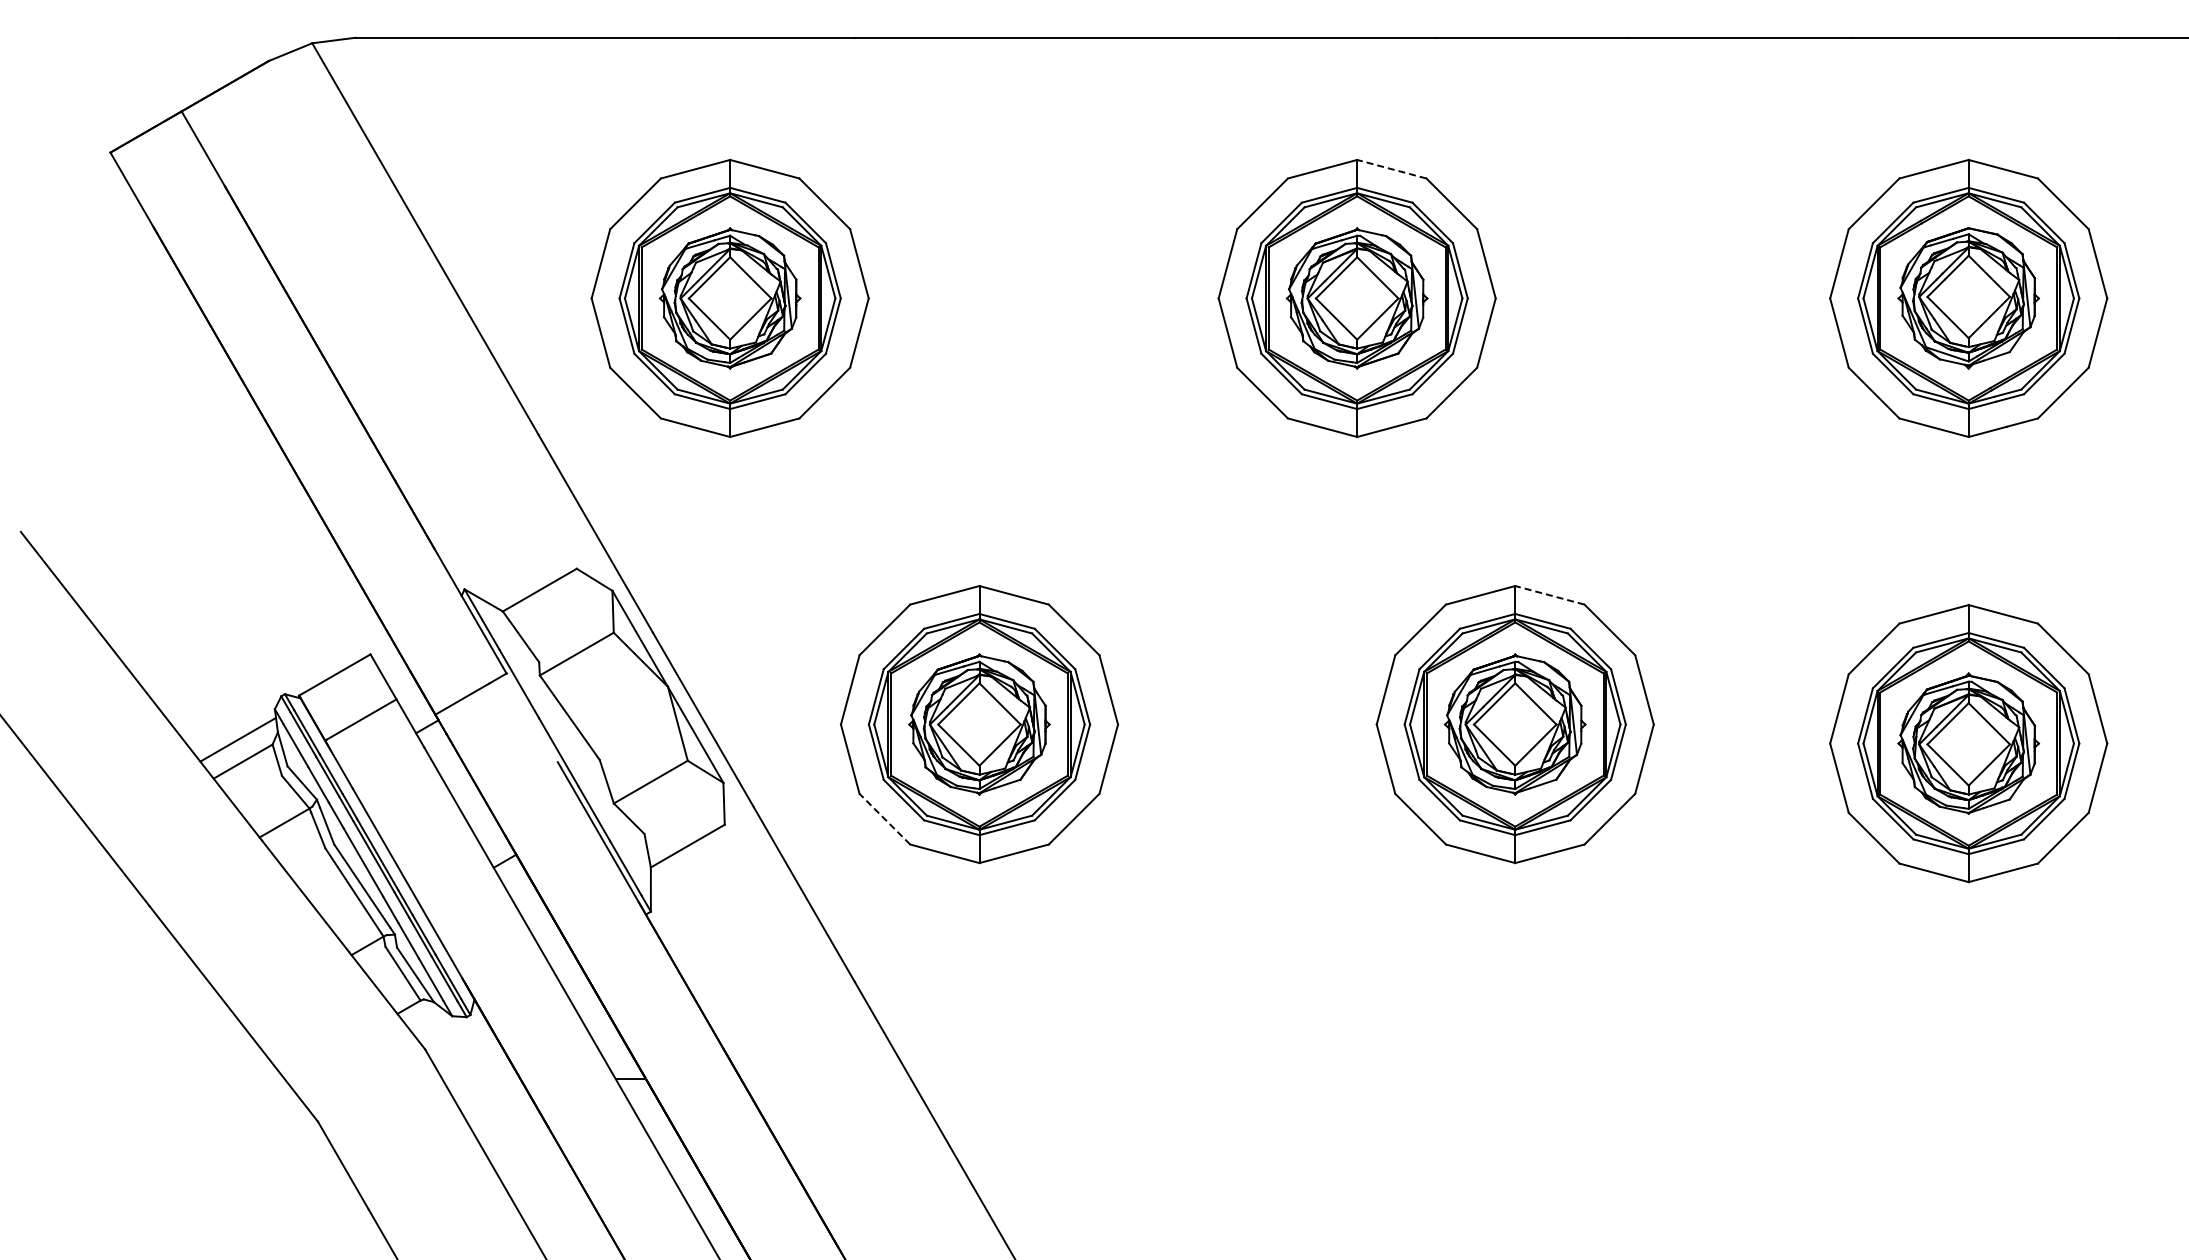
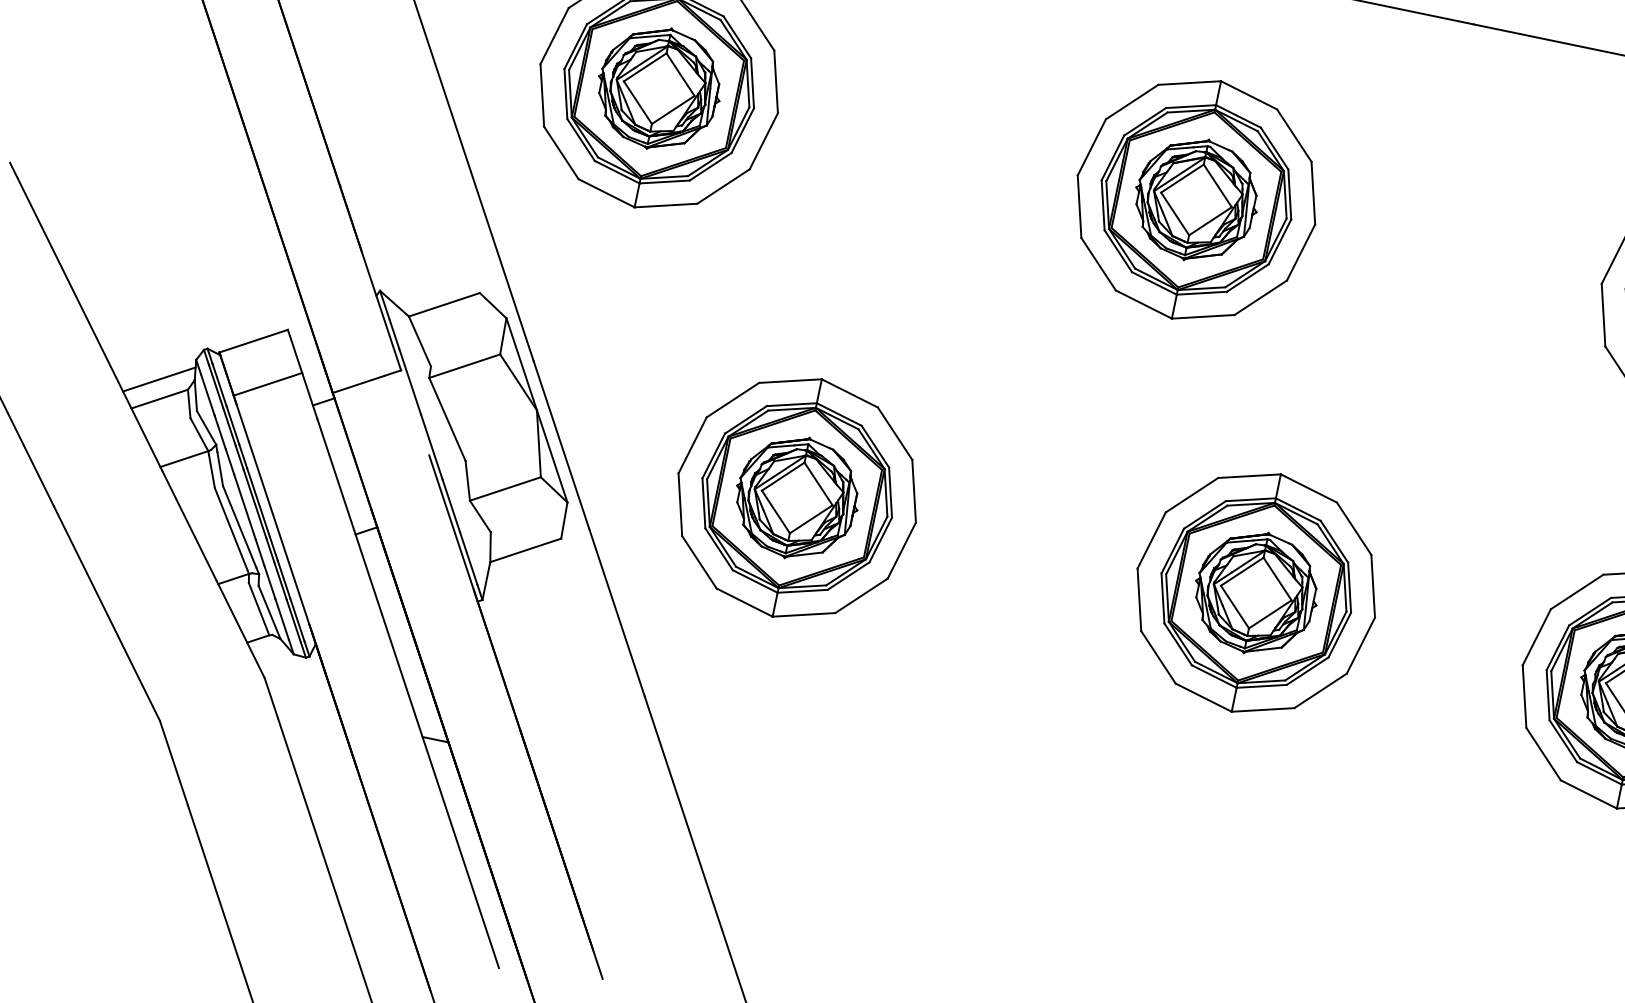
line: (1391, 169) -> (1248, 95), dashed -> solid
line: (1549, 595) -> (1308, 488), dashed -> solid
line: (884, 819) -> (698, 562), dashed -> solid

